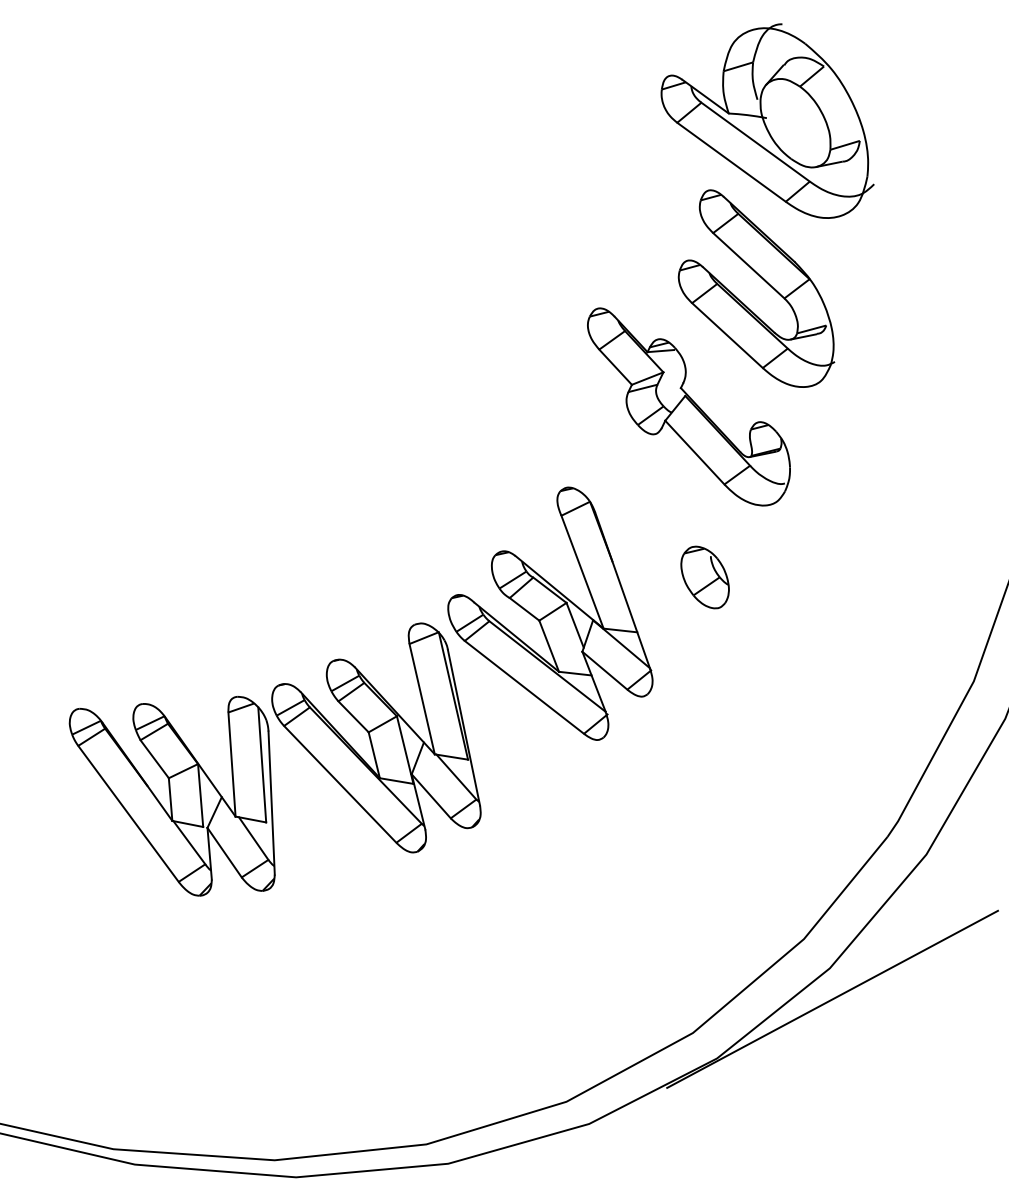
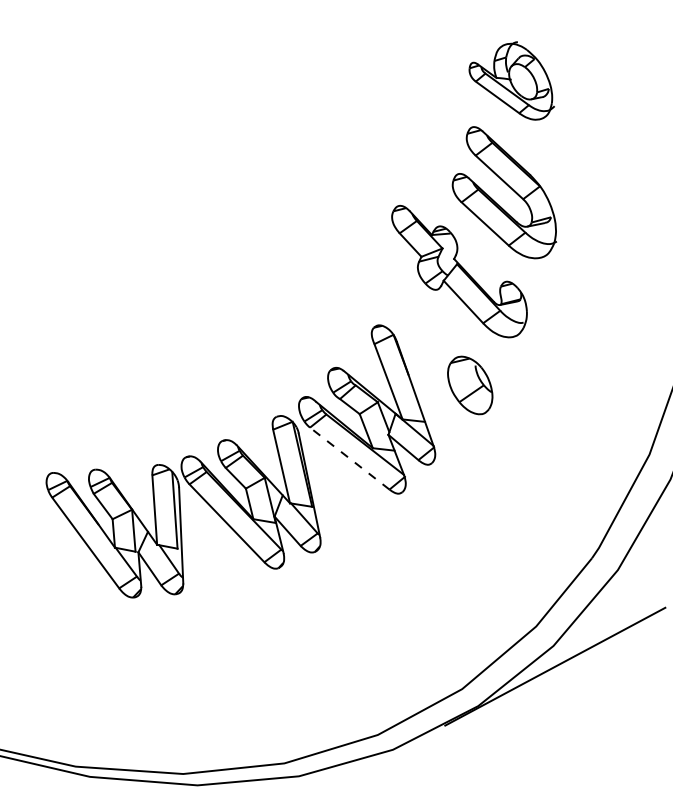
part: (766, 120) -> (511, 80), size x0.6
part: (705, 576) -> (470, 384), size x1.4
line: (523, 687) -> (349, 458), solid -> dashed

